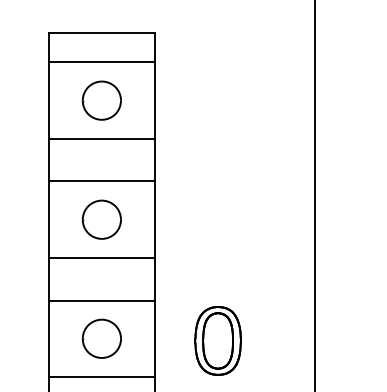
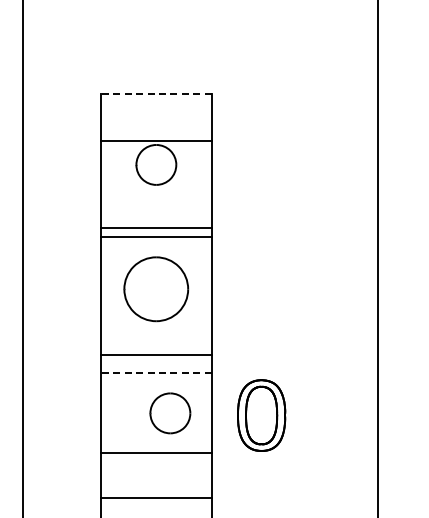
line: (101, 32) -> (155, 93), solid -> dashed
line: (101, 62) -> (155, 141), moved
line: (101, 138) -> (155, 236), moved
line: (101, 181) -> (155, 228), moved
part: (102, 219) -> (156, 288), size x1.6
line: (101, 258) -> (155, 355), moved
line: (101, 300) -> (155, 373), solid -> dashed
part: (102, 338) -> (170, 413), moved
part: (218, 340) -> (261, 415), moved

